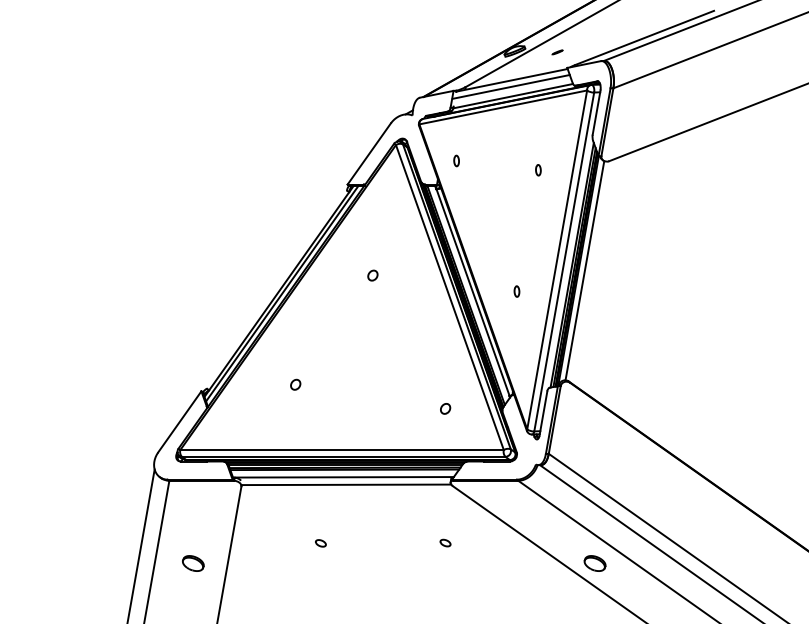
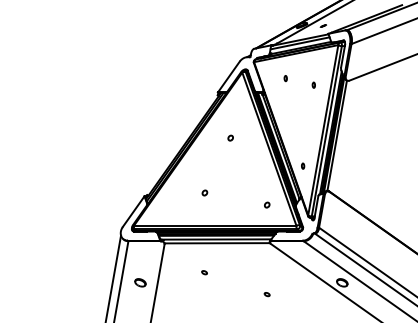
part: (456, 160) -> (285, 78), moved
part: (517, 290) -> (303, 165), moved
part: (294, 383) -> (204, 192), moved
part: (444, 542) -> (266, 294), moved

